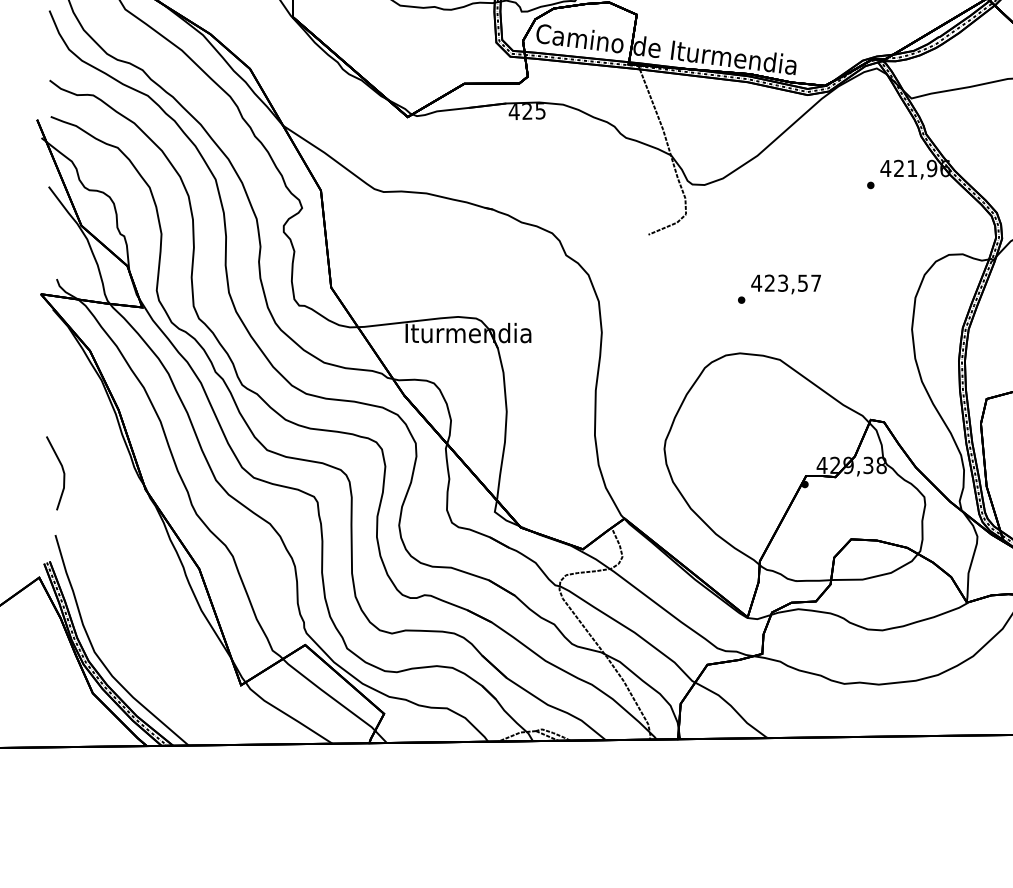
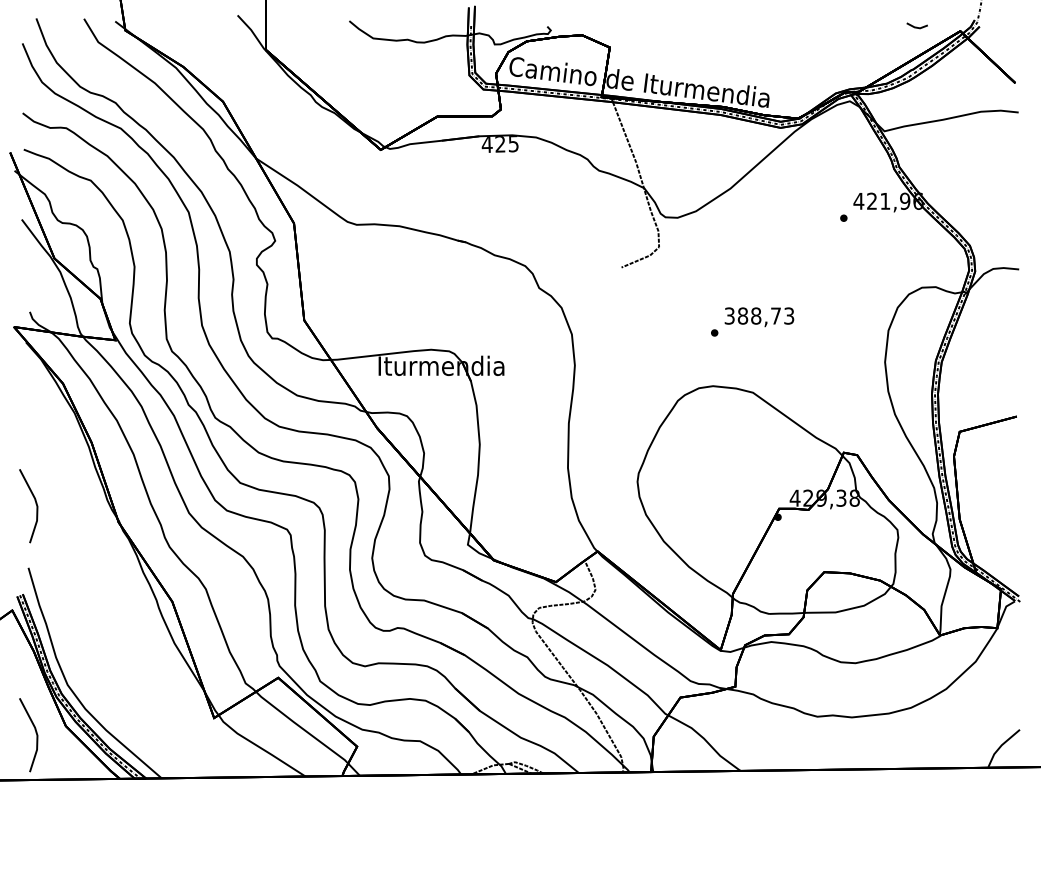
text: (786, 282) -> (759, 315), 423,57 -> 388,73
line: (62, 700) -> (35, 733), added

